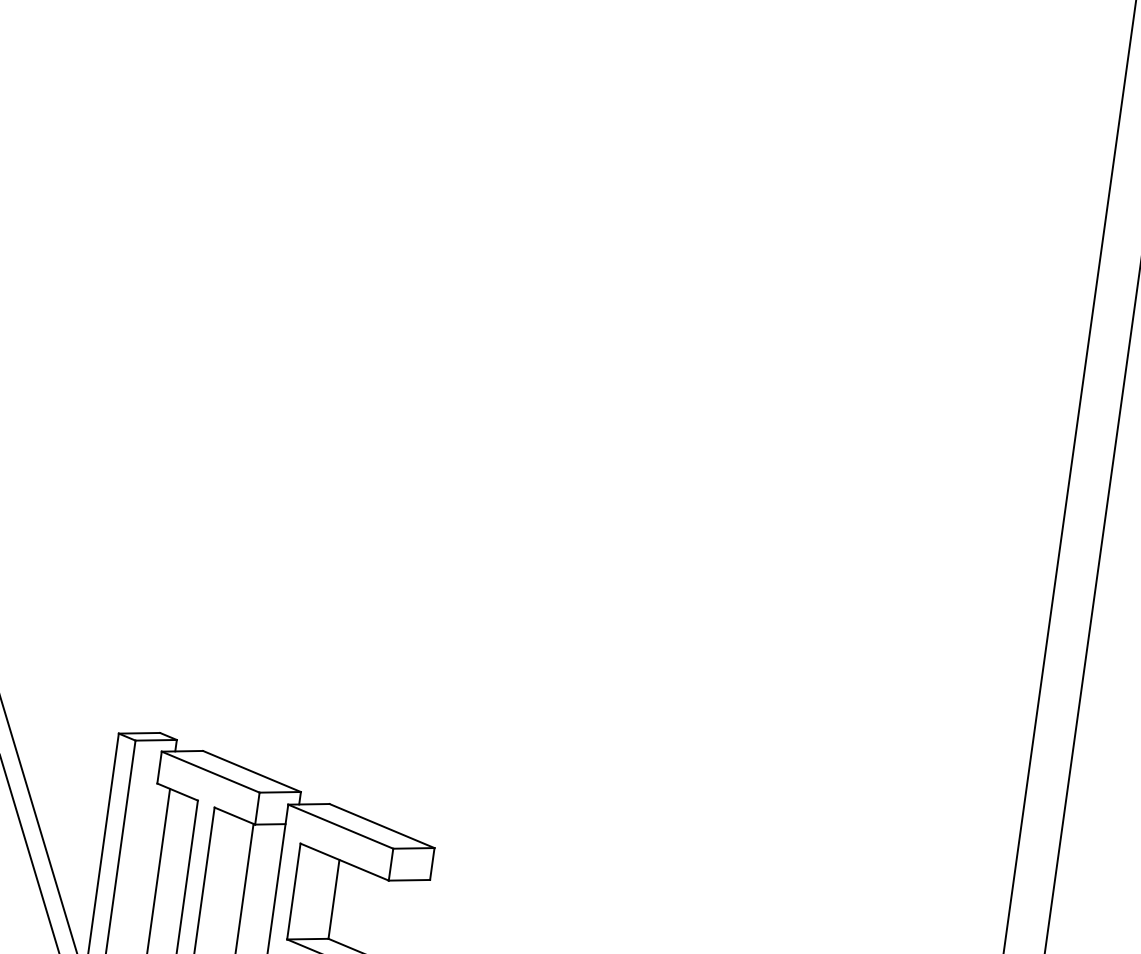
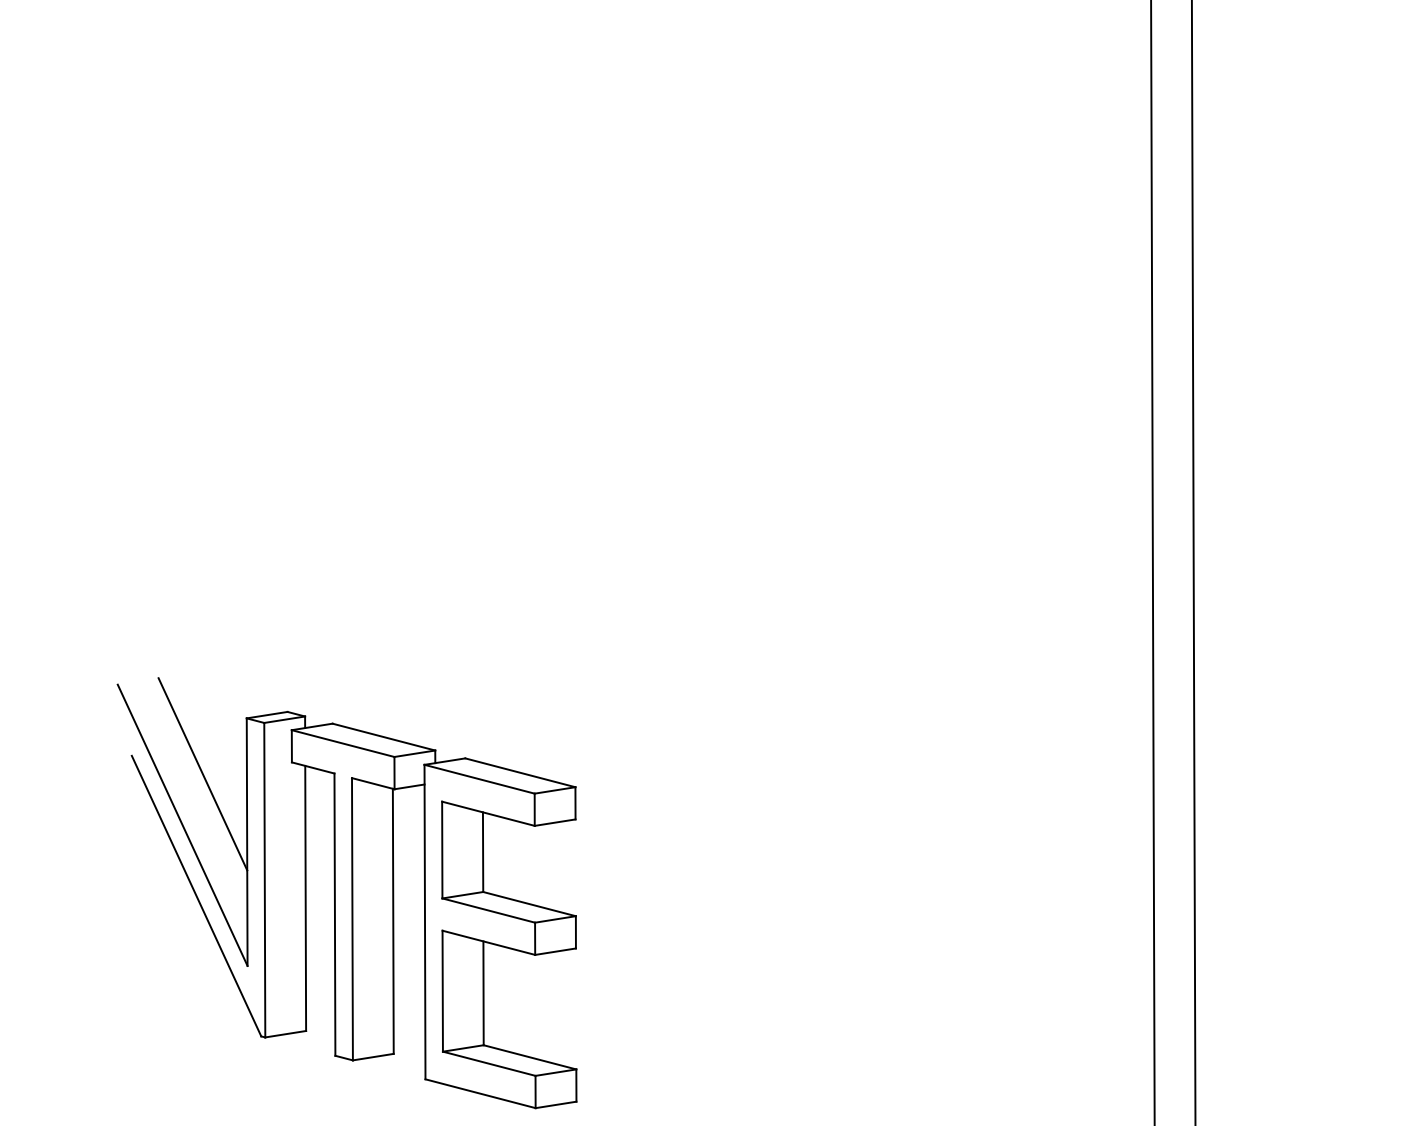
line: (67, 782) -> (202, 774), added

